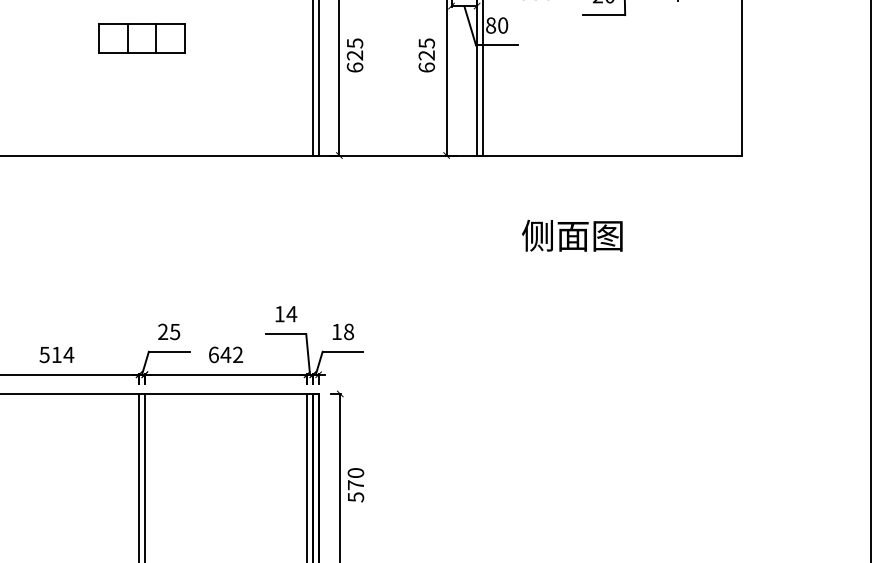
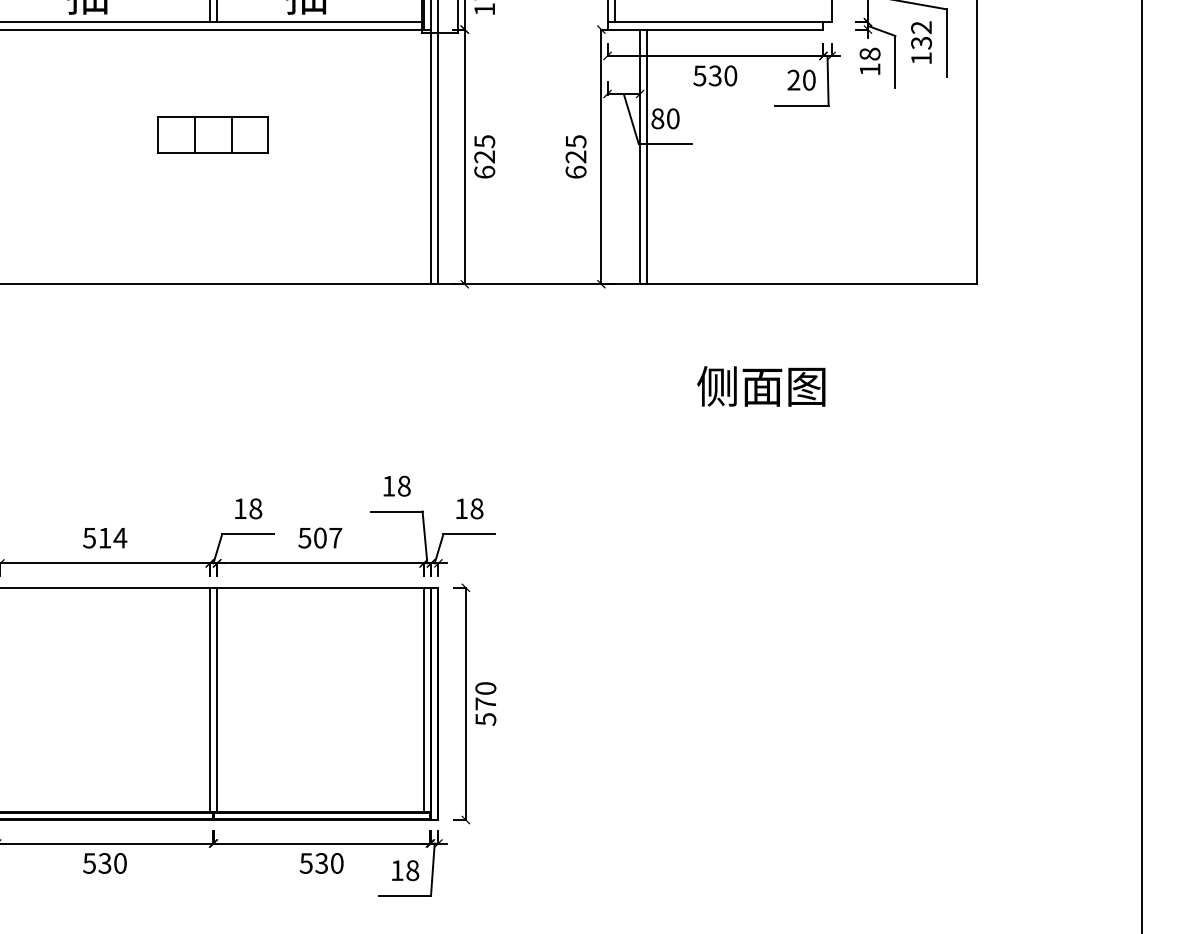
text: (292, 313) -> (404, 485), 14 -> 18
text: (169, 331) -> (248, 508), 25 -> 18
text: (226, 354) -> (320, 537), 642 -> 507

